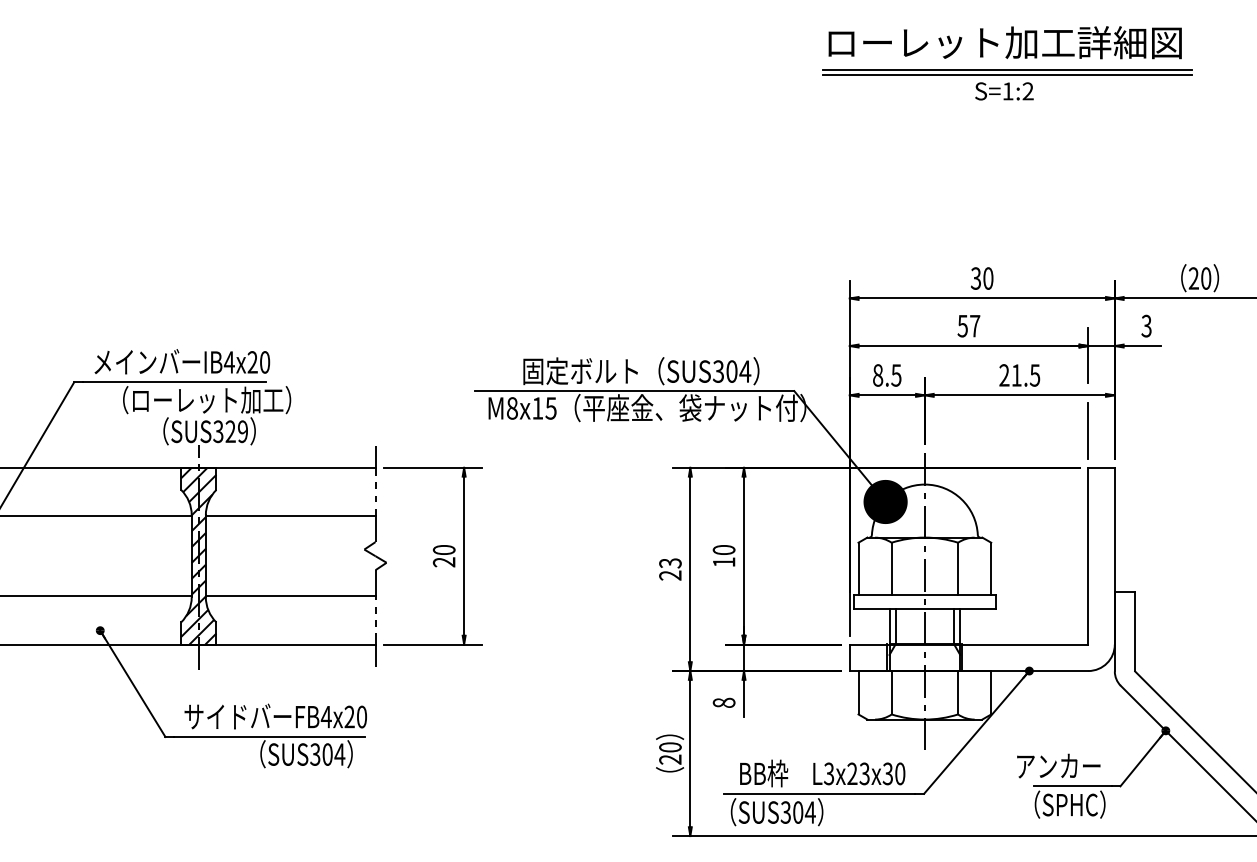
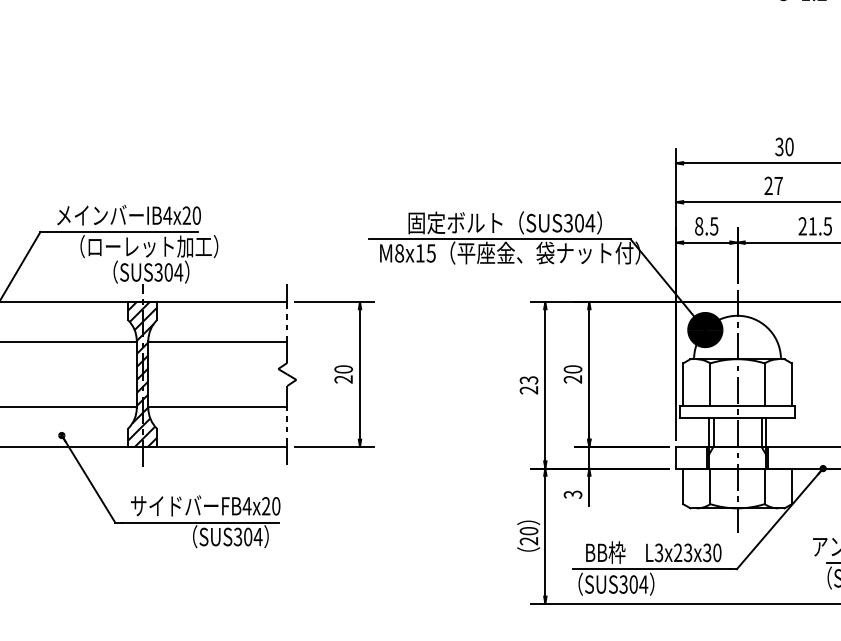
text: (962, 325) -> (768, 185), 57 -> 27
text: (236, 431) -> (173, 272), SUS329 -> SUS304
text: (723, 562) -> (572, 379), 10 -> 20
text: (723, 702) -> (572, 494), 8 -> 3

